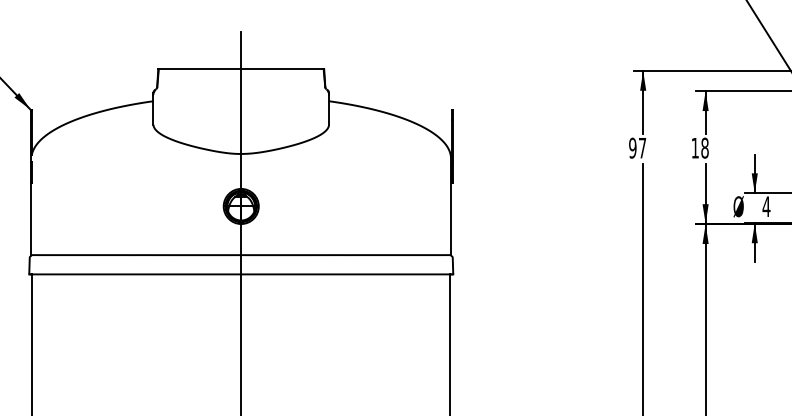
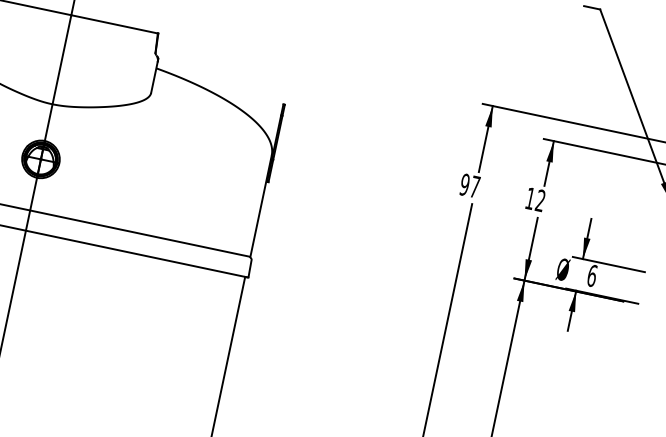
text: (704, 147) -> (540, 199), 18 -> 12
text: (766, 206) -> (592, 275), 4 -> 6

